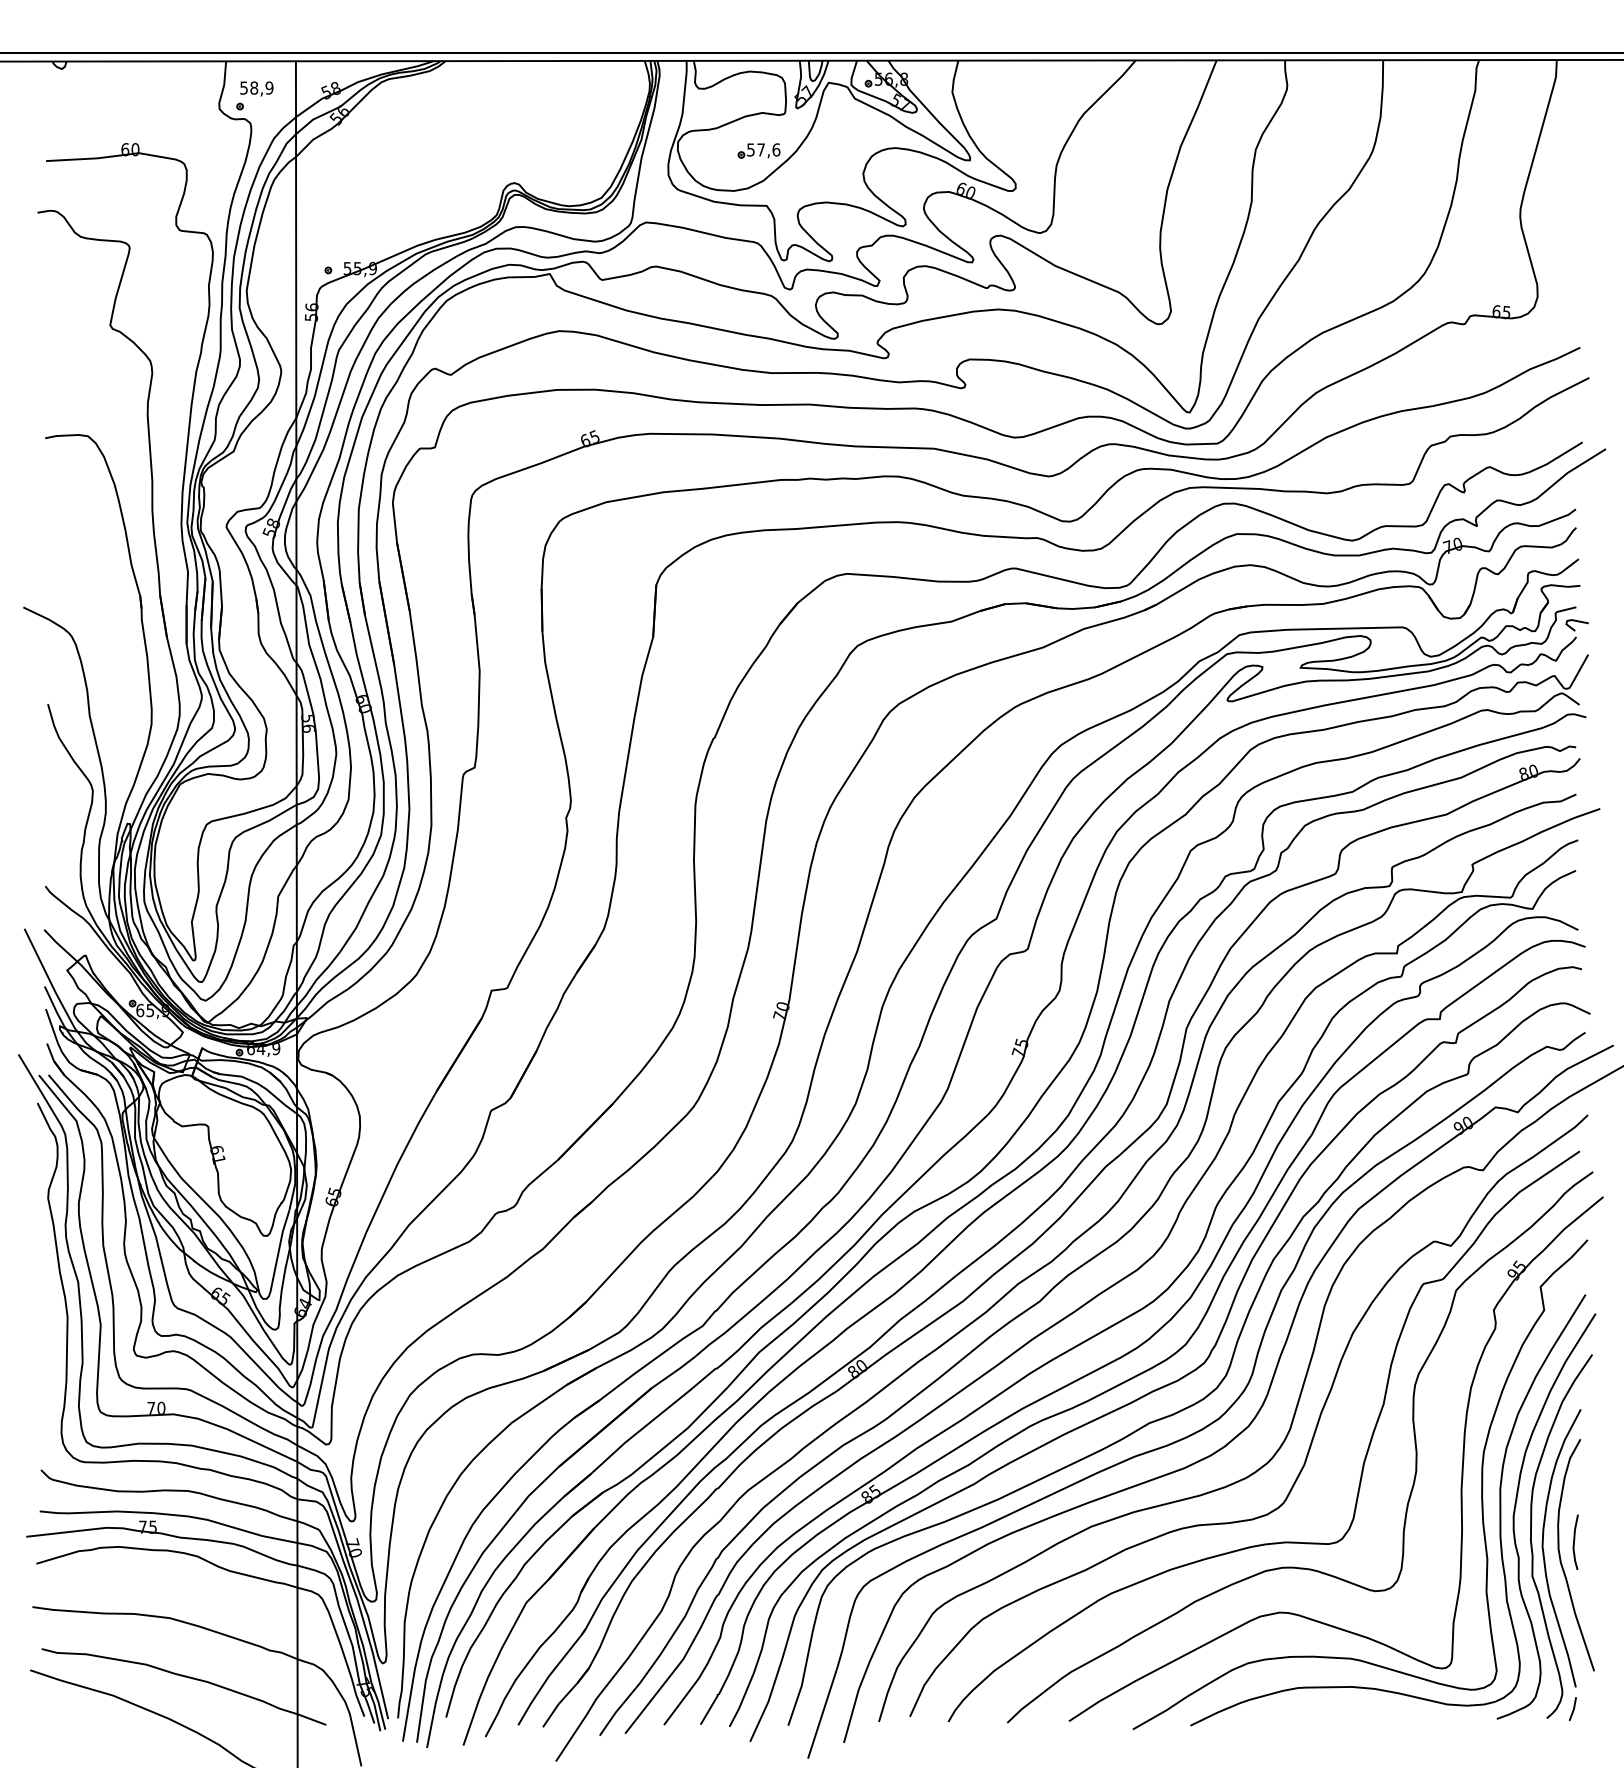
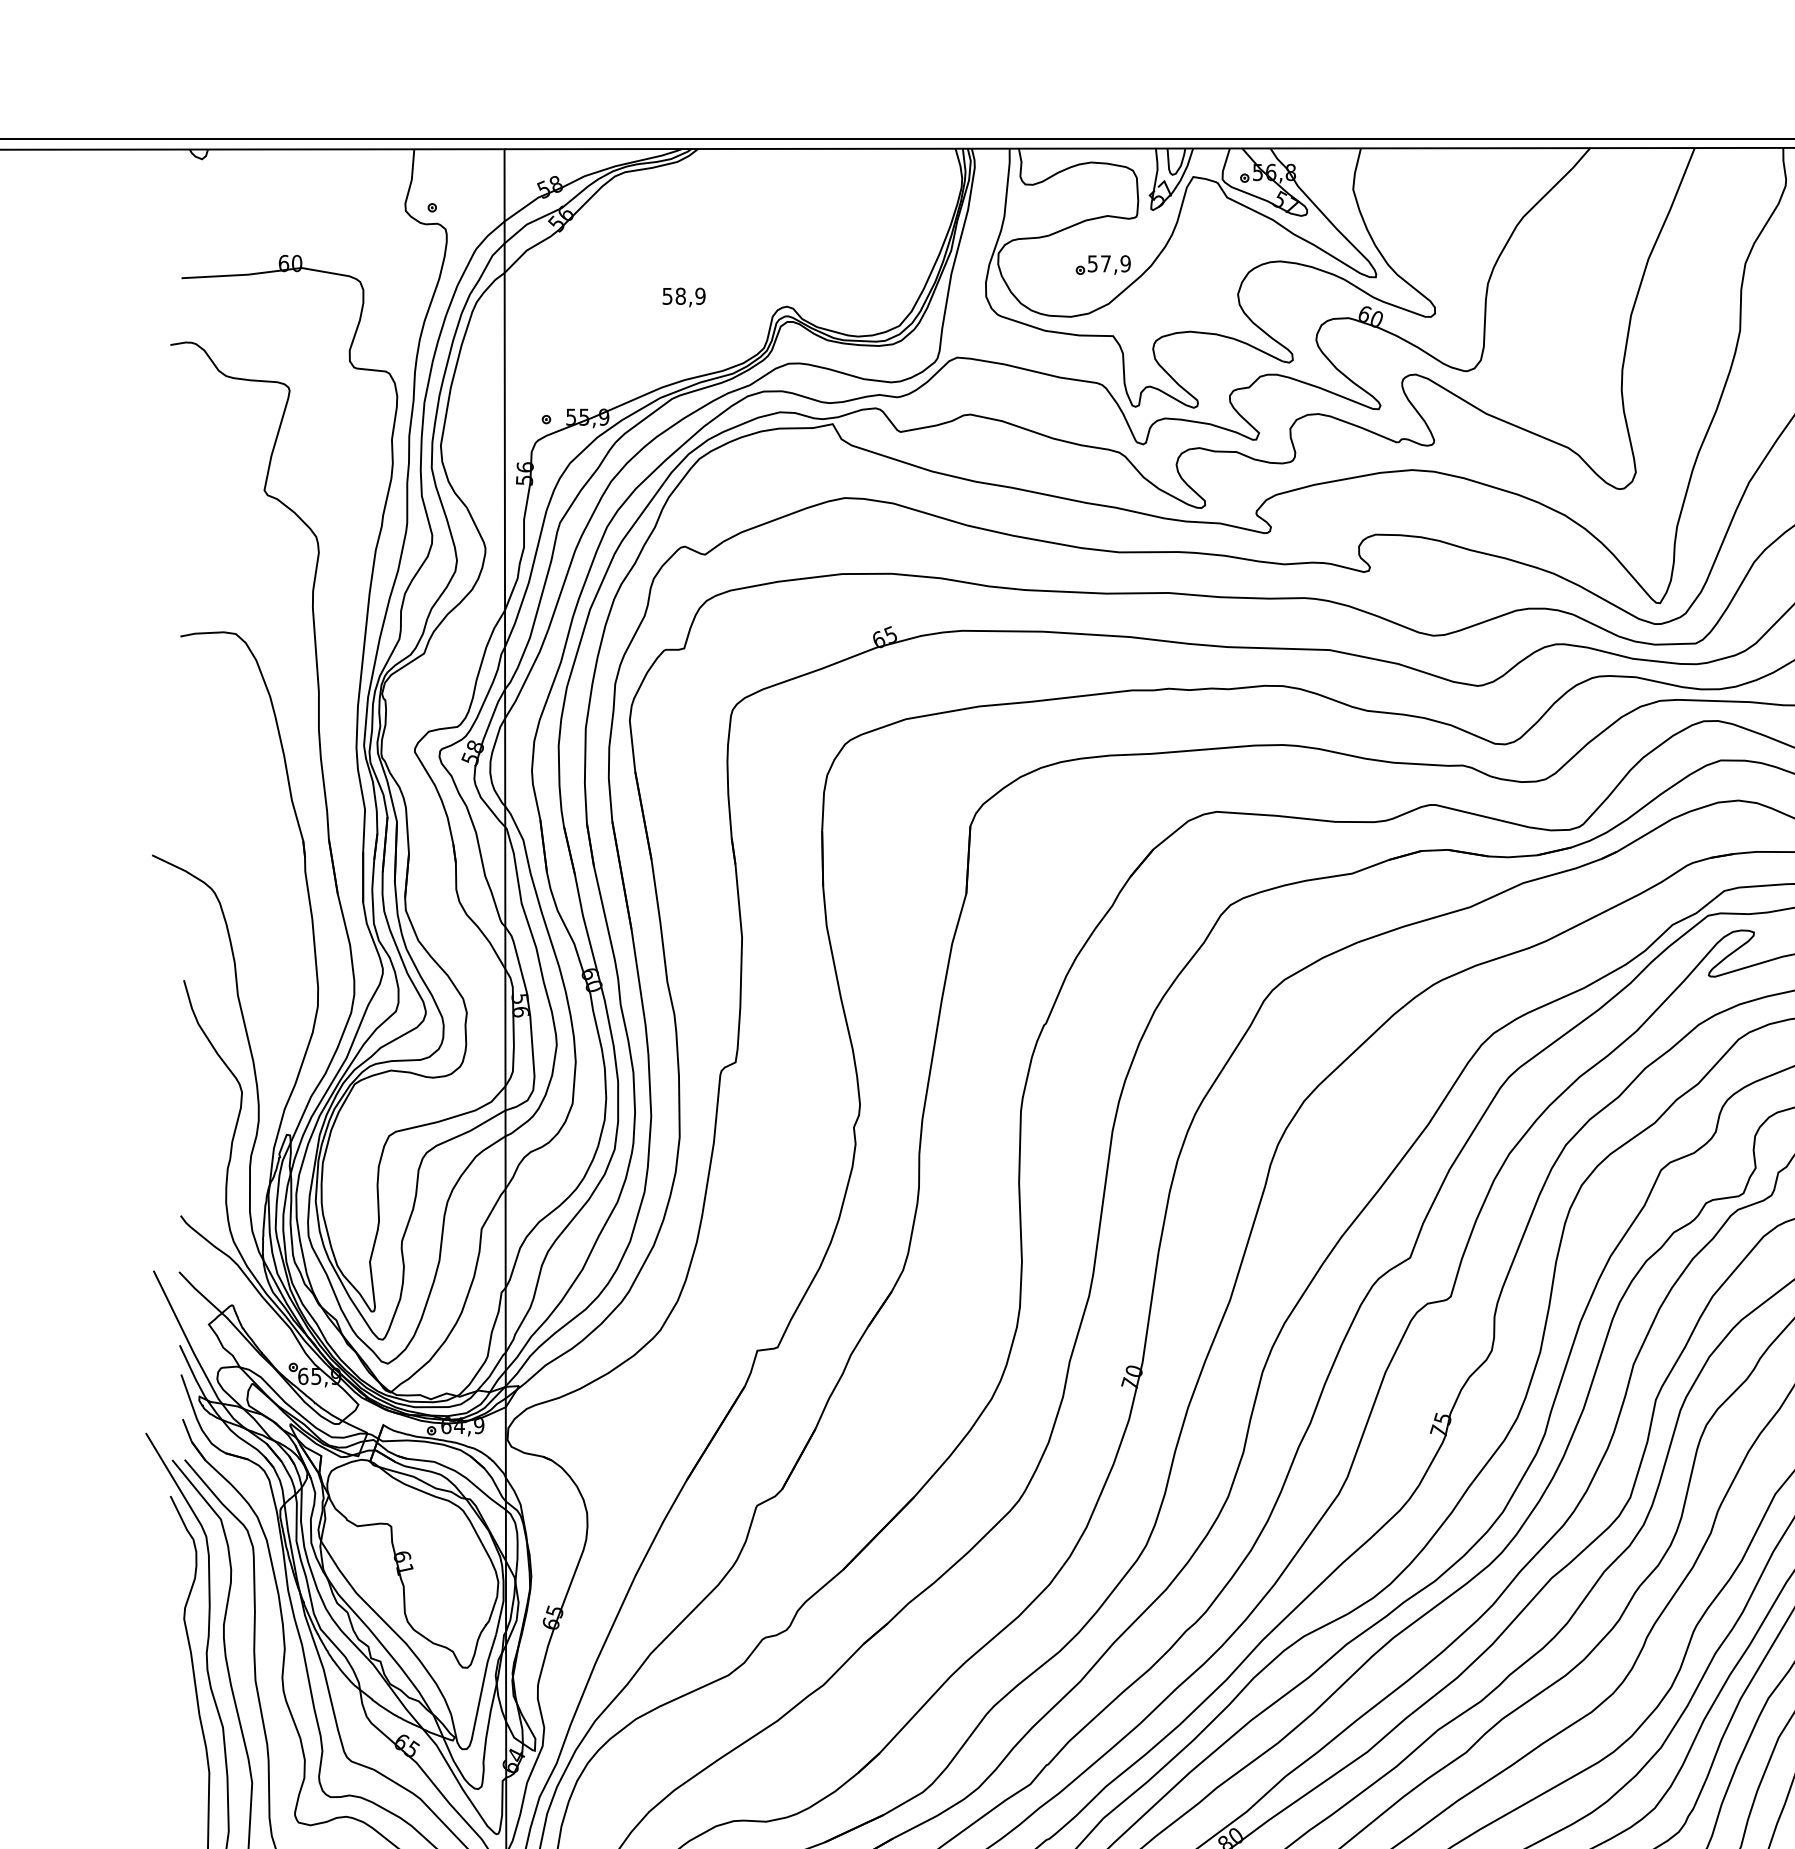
text: (256, 88) -> (683, 296), moved
text: (776, 149) -> (1125, 263), 57,6 -> 57,9

